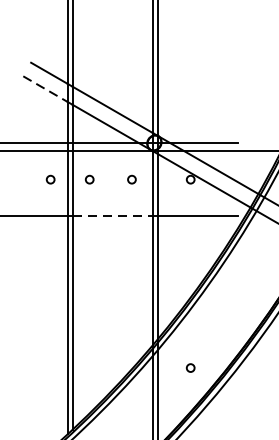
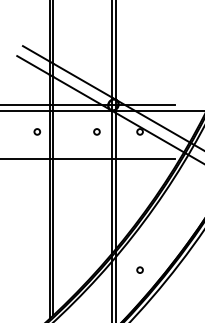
line: (45, 89) -> (33, 65), dashed -> solid
circle: (89, 179) -> (65, 131), removed
line: (113, 215) -> (83, 158), dashed -> solid

